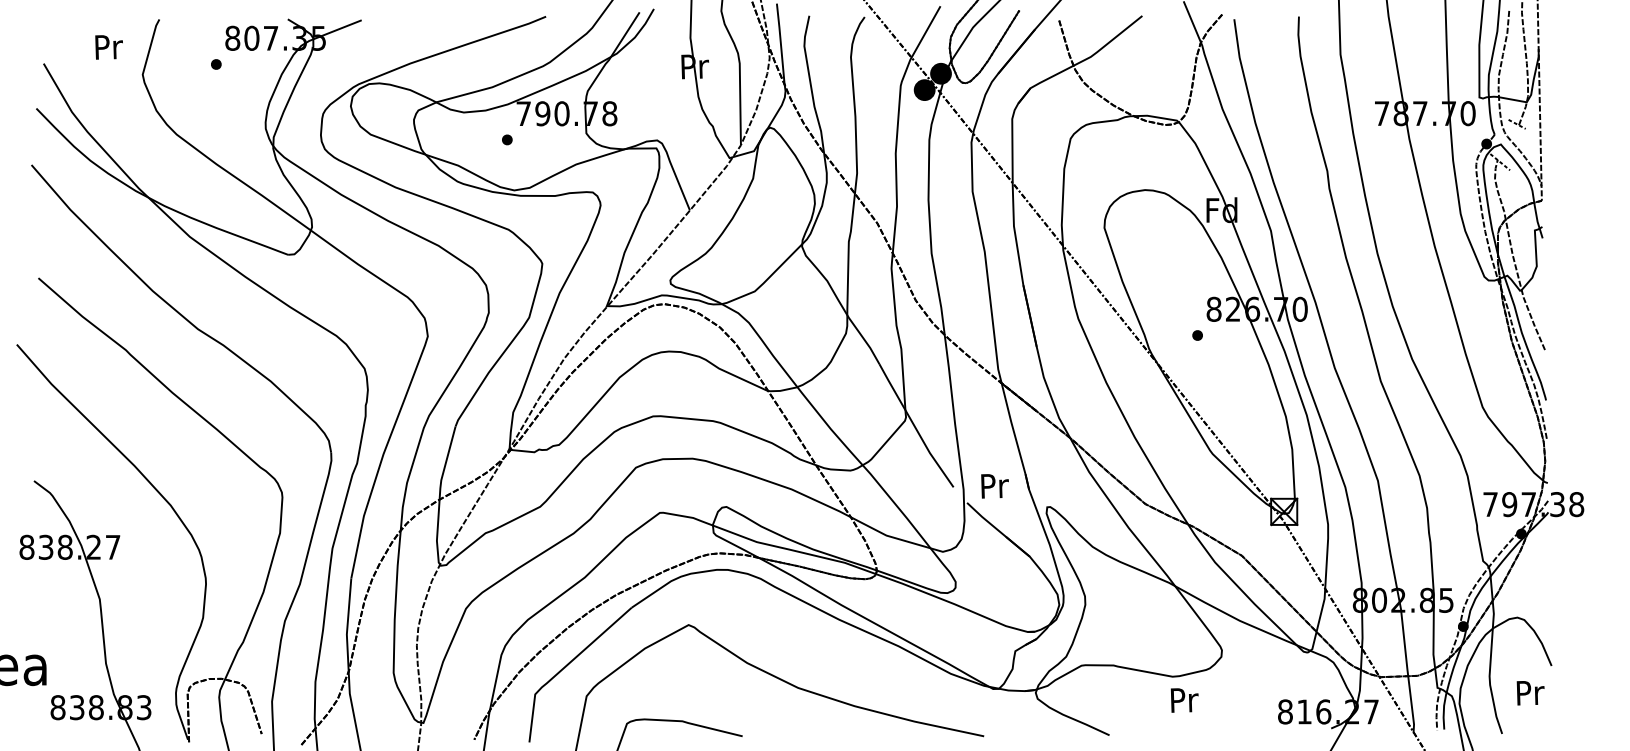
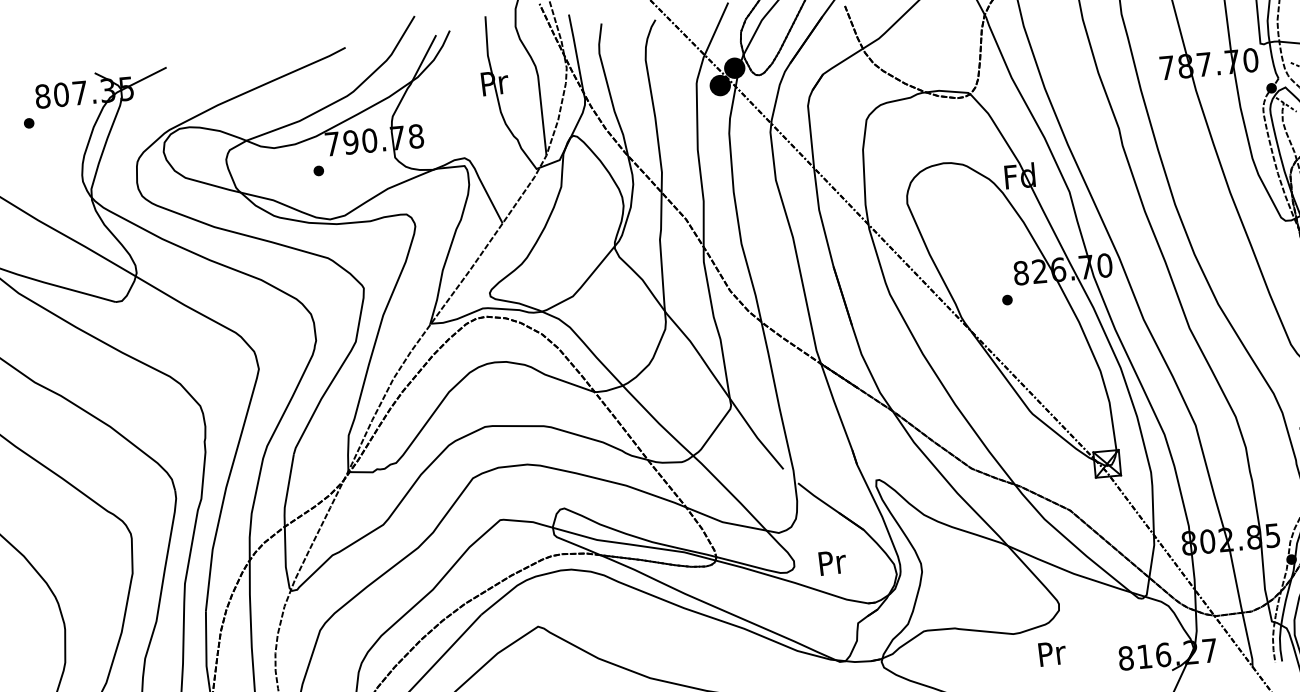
text: (994, 486) -> (832, 563), moved
text: (1184, 700) -> (1052, 653), moved

